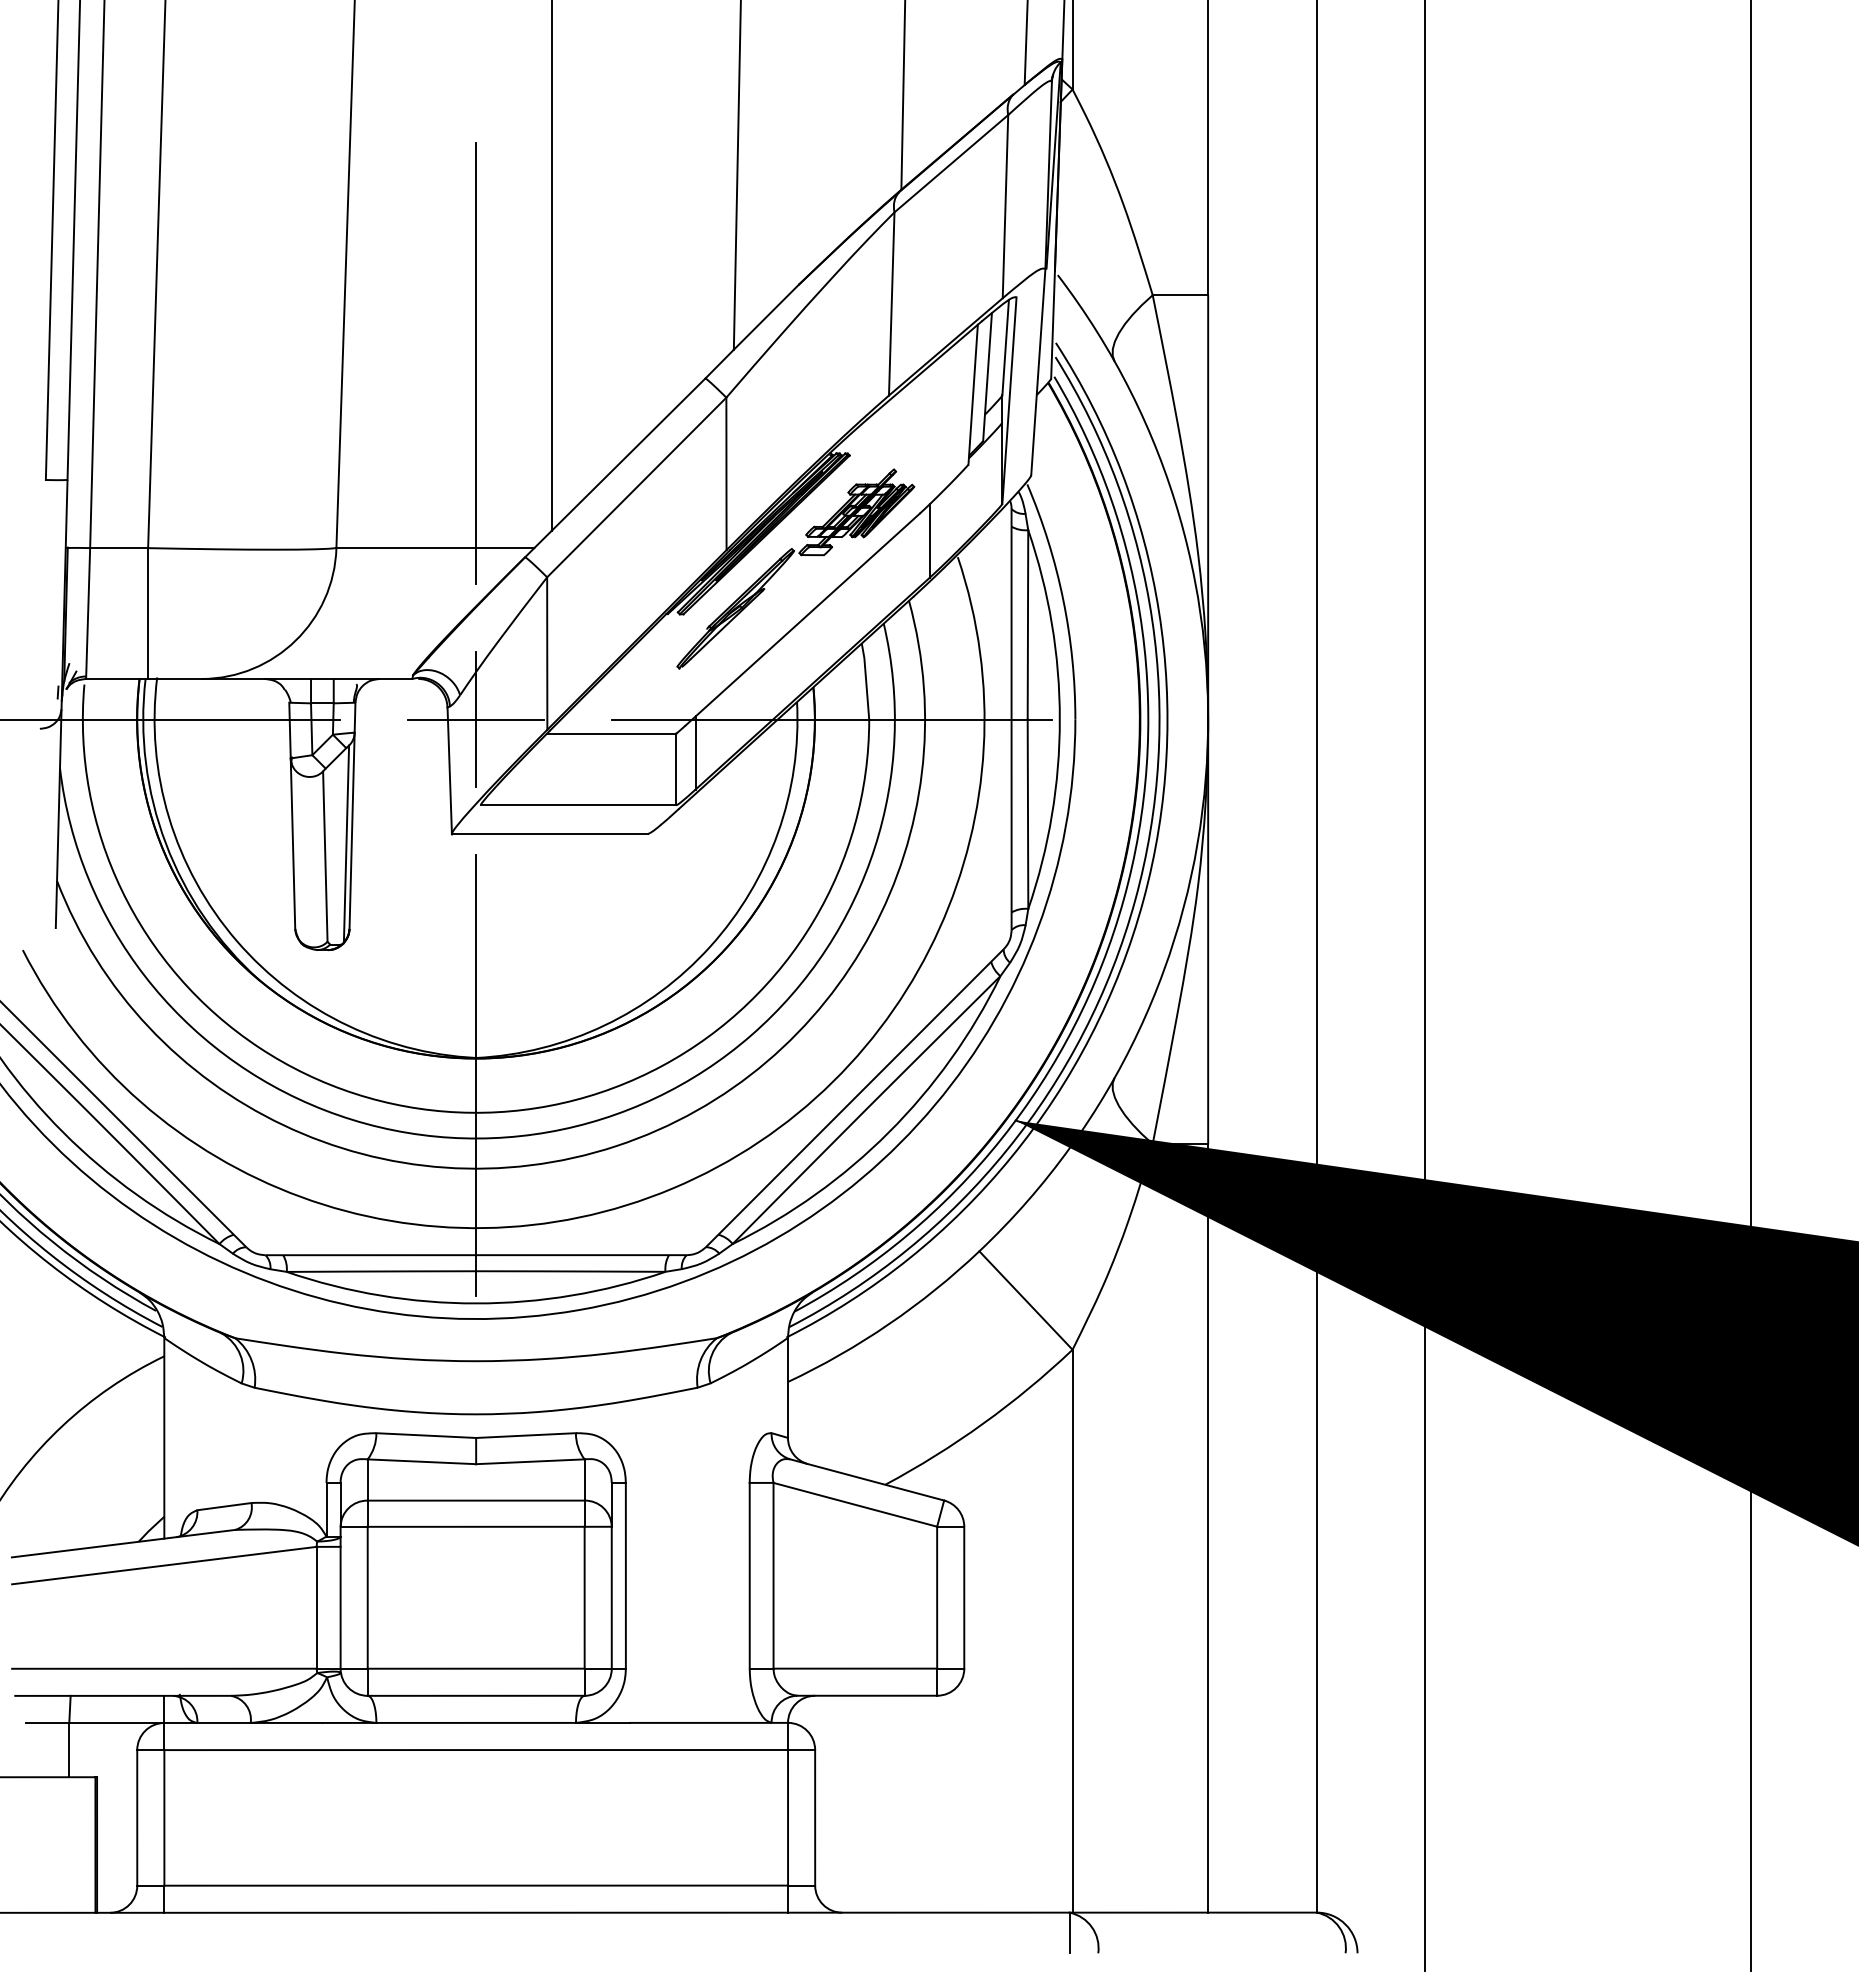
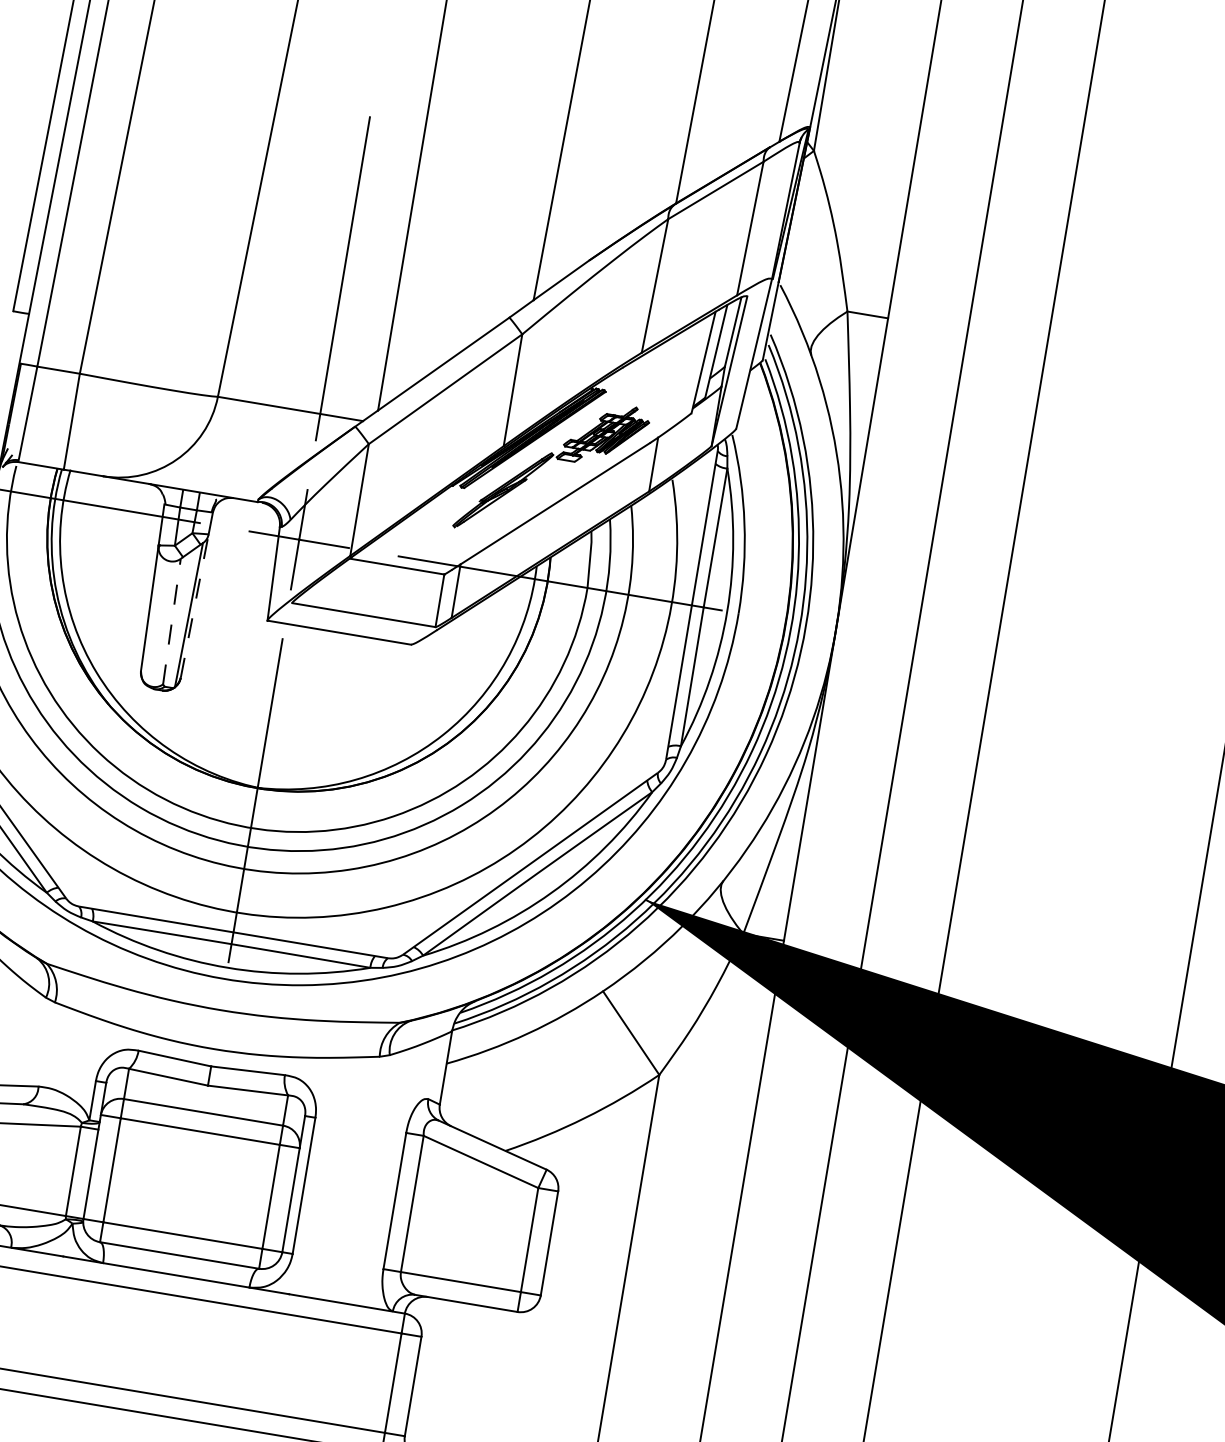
line: (352, 830) -> (195, 605), solid -> dashed
line: (325, 856) -> (172, 621), solid -> dashed

